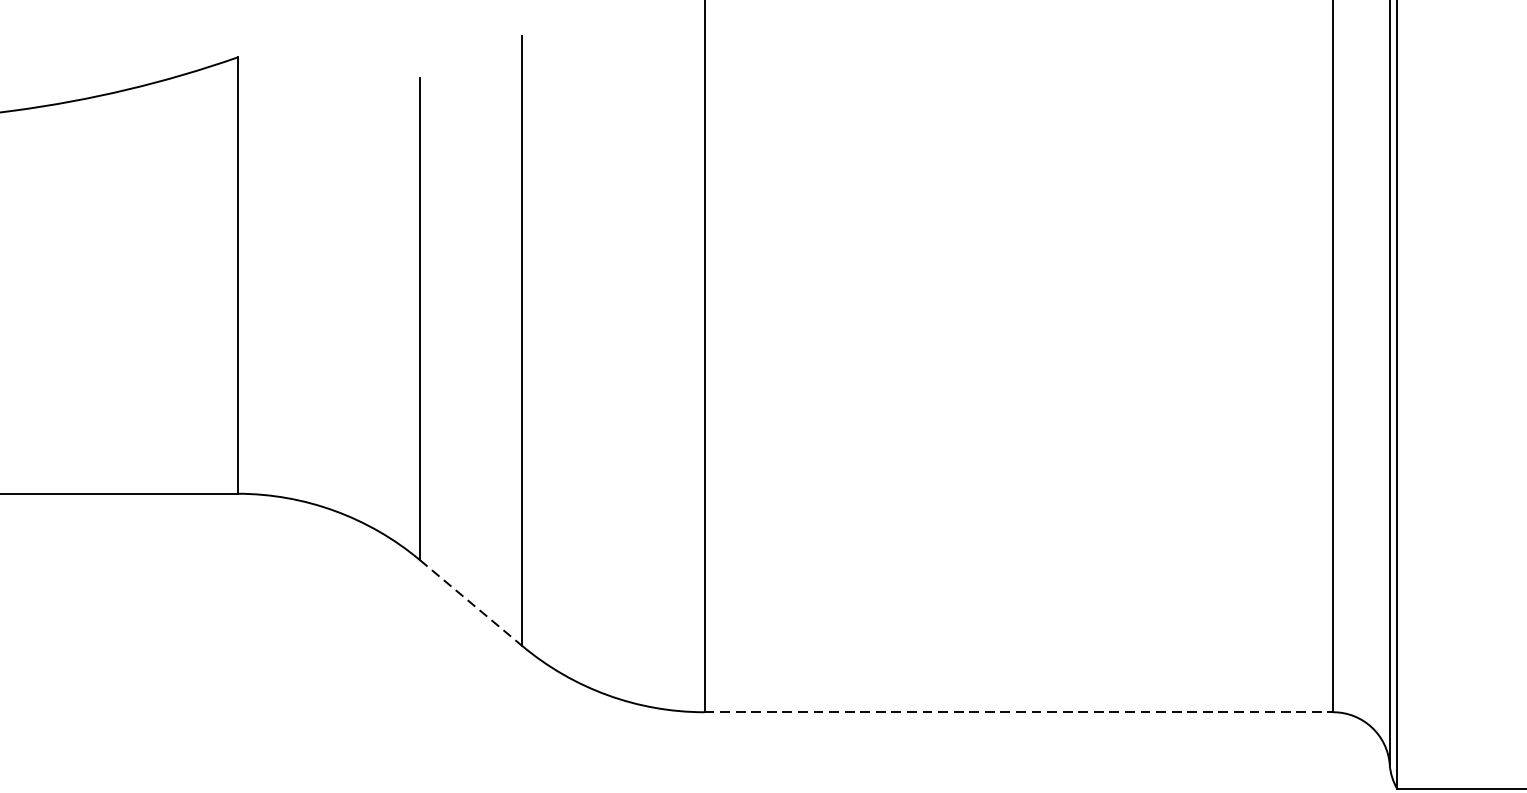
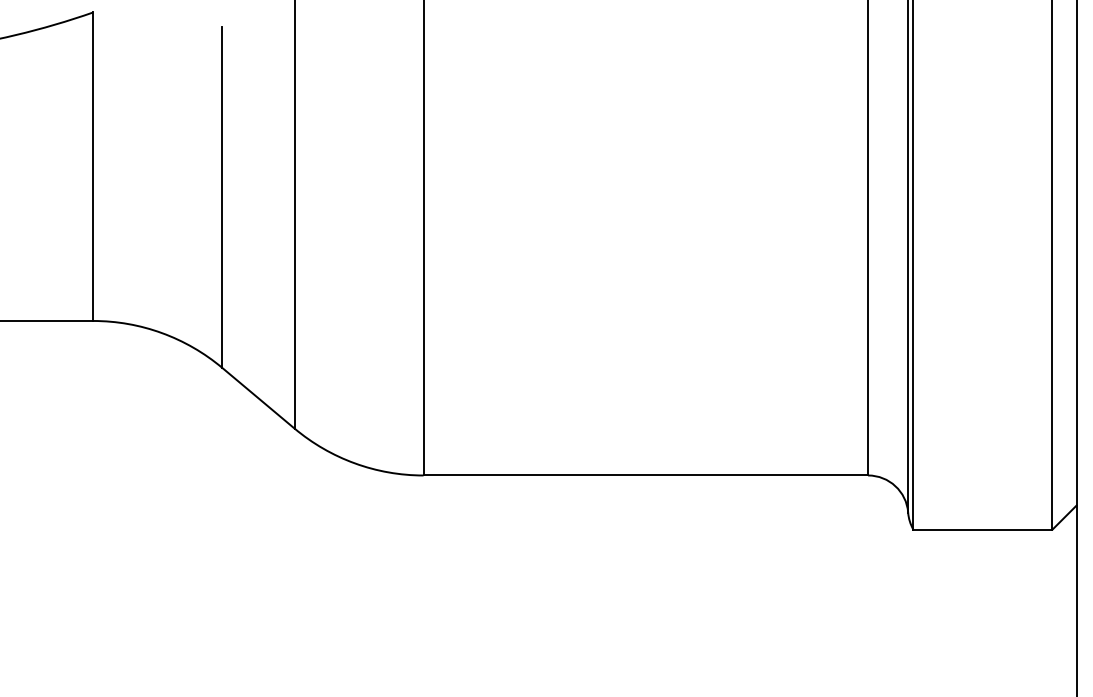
line: (471, 603) -> (258, 398), dashed -> solid
line: (1019, 712) -> (646, 475), dashed -> solid

